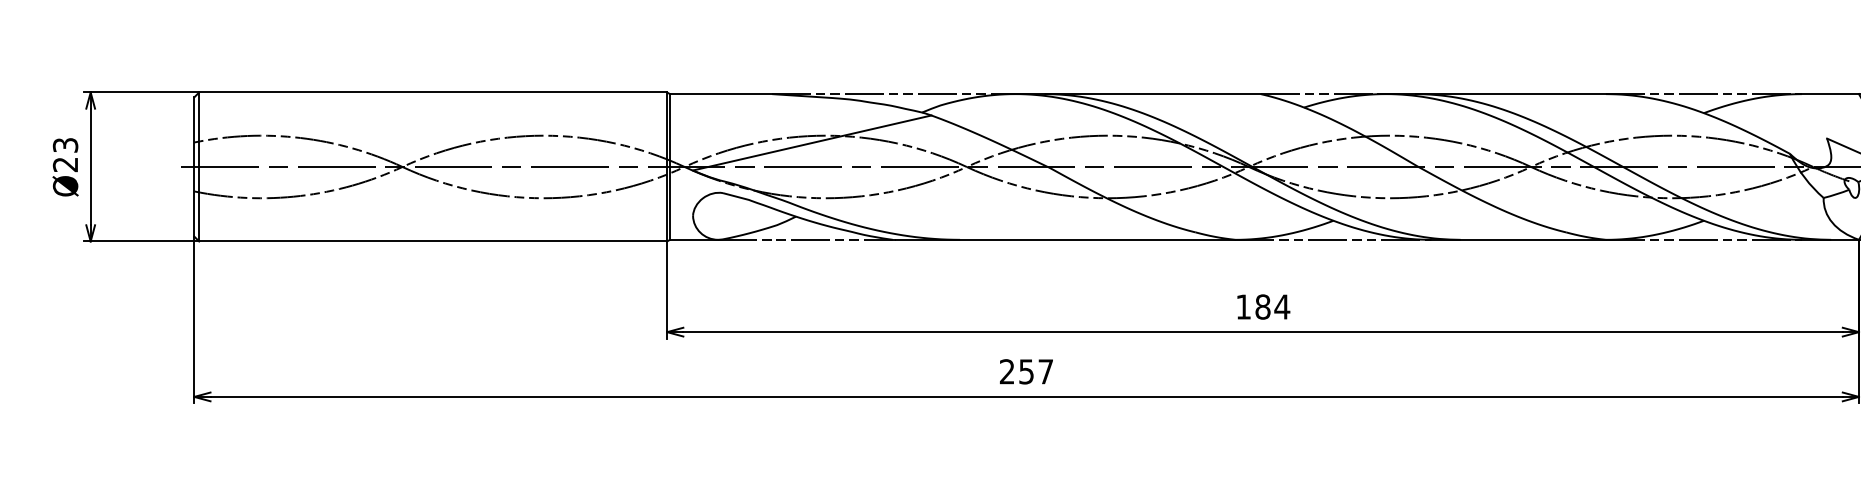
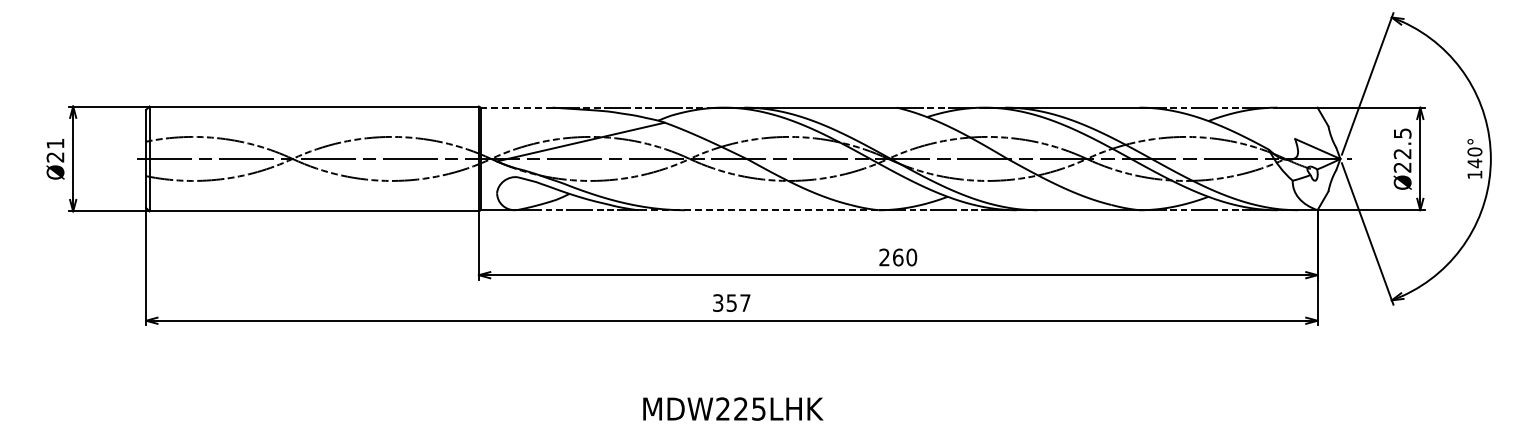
line: (720, 93) -> (516, 107), solid -> dashed
text: (65, 145) -> (55, 143), Ø23 -> Ø21
line: (1067, 240) -> (760, 210), solid -> dashed
text: (1263, 307) -> (898, 257), 184 -> 260
text: (1007, 370) -> (718, 302), 257 -> 357

